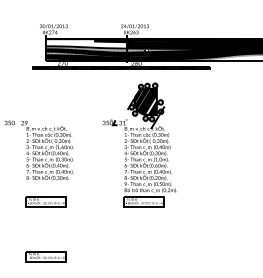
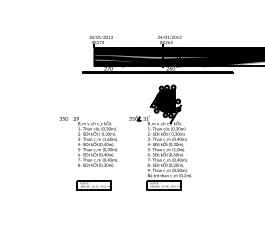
fill: (86, 44) -> (128, 52), added
part: (139, 145) -> (160, 137), moved
part: (44, 256) -> (93, 231), removed

